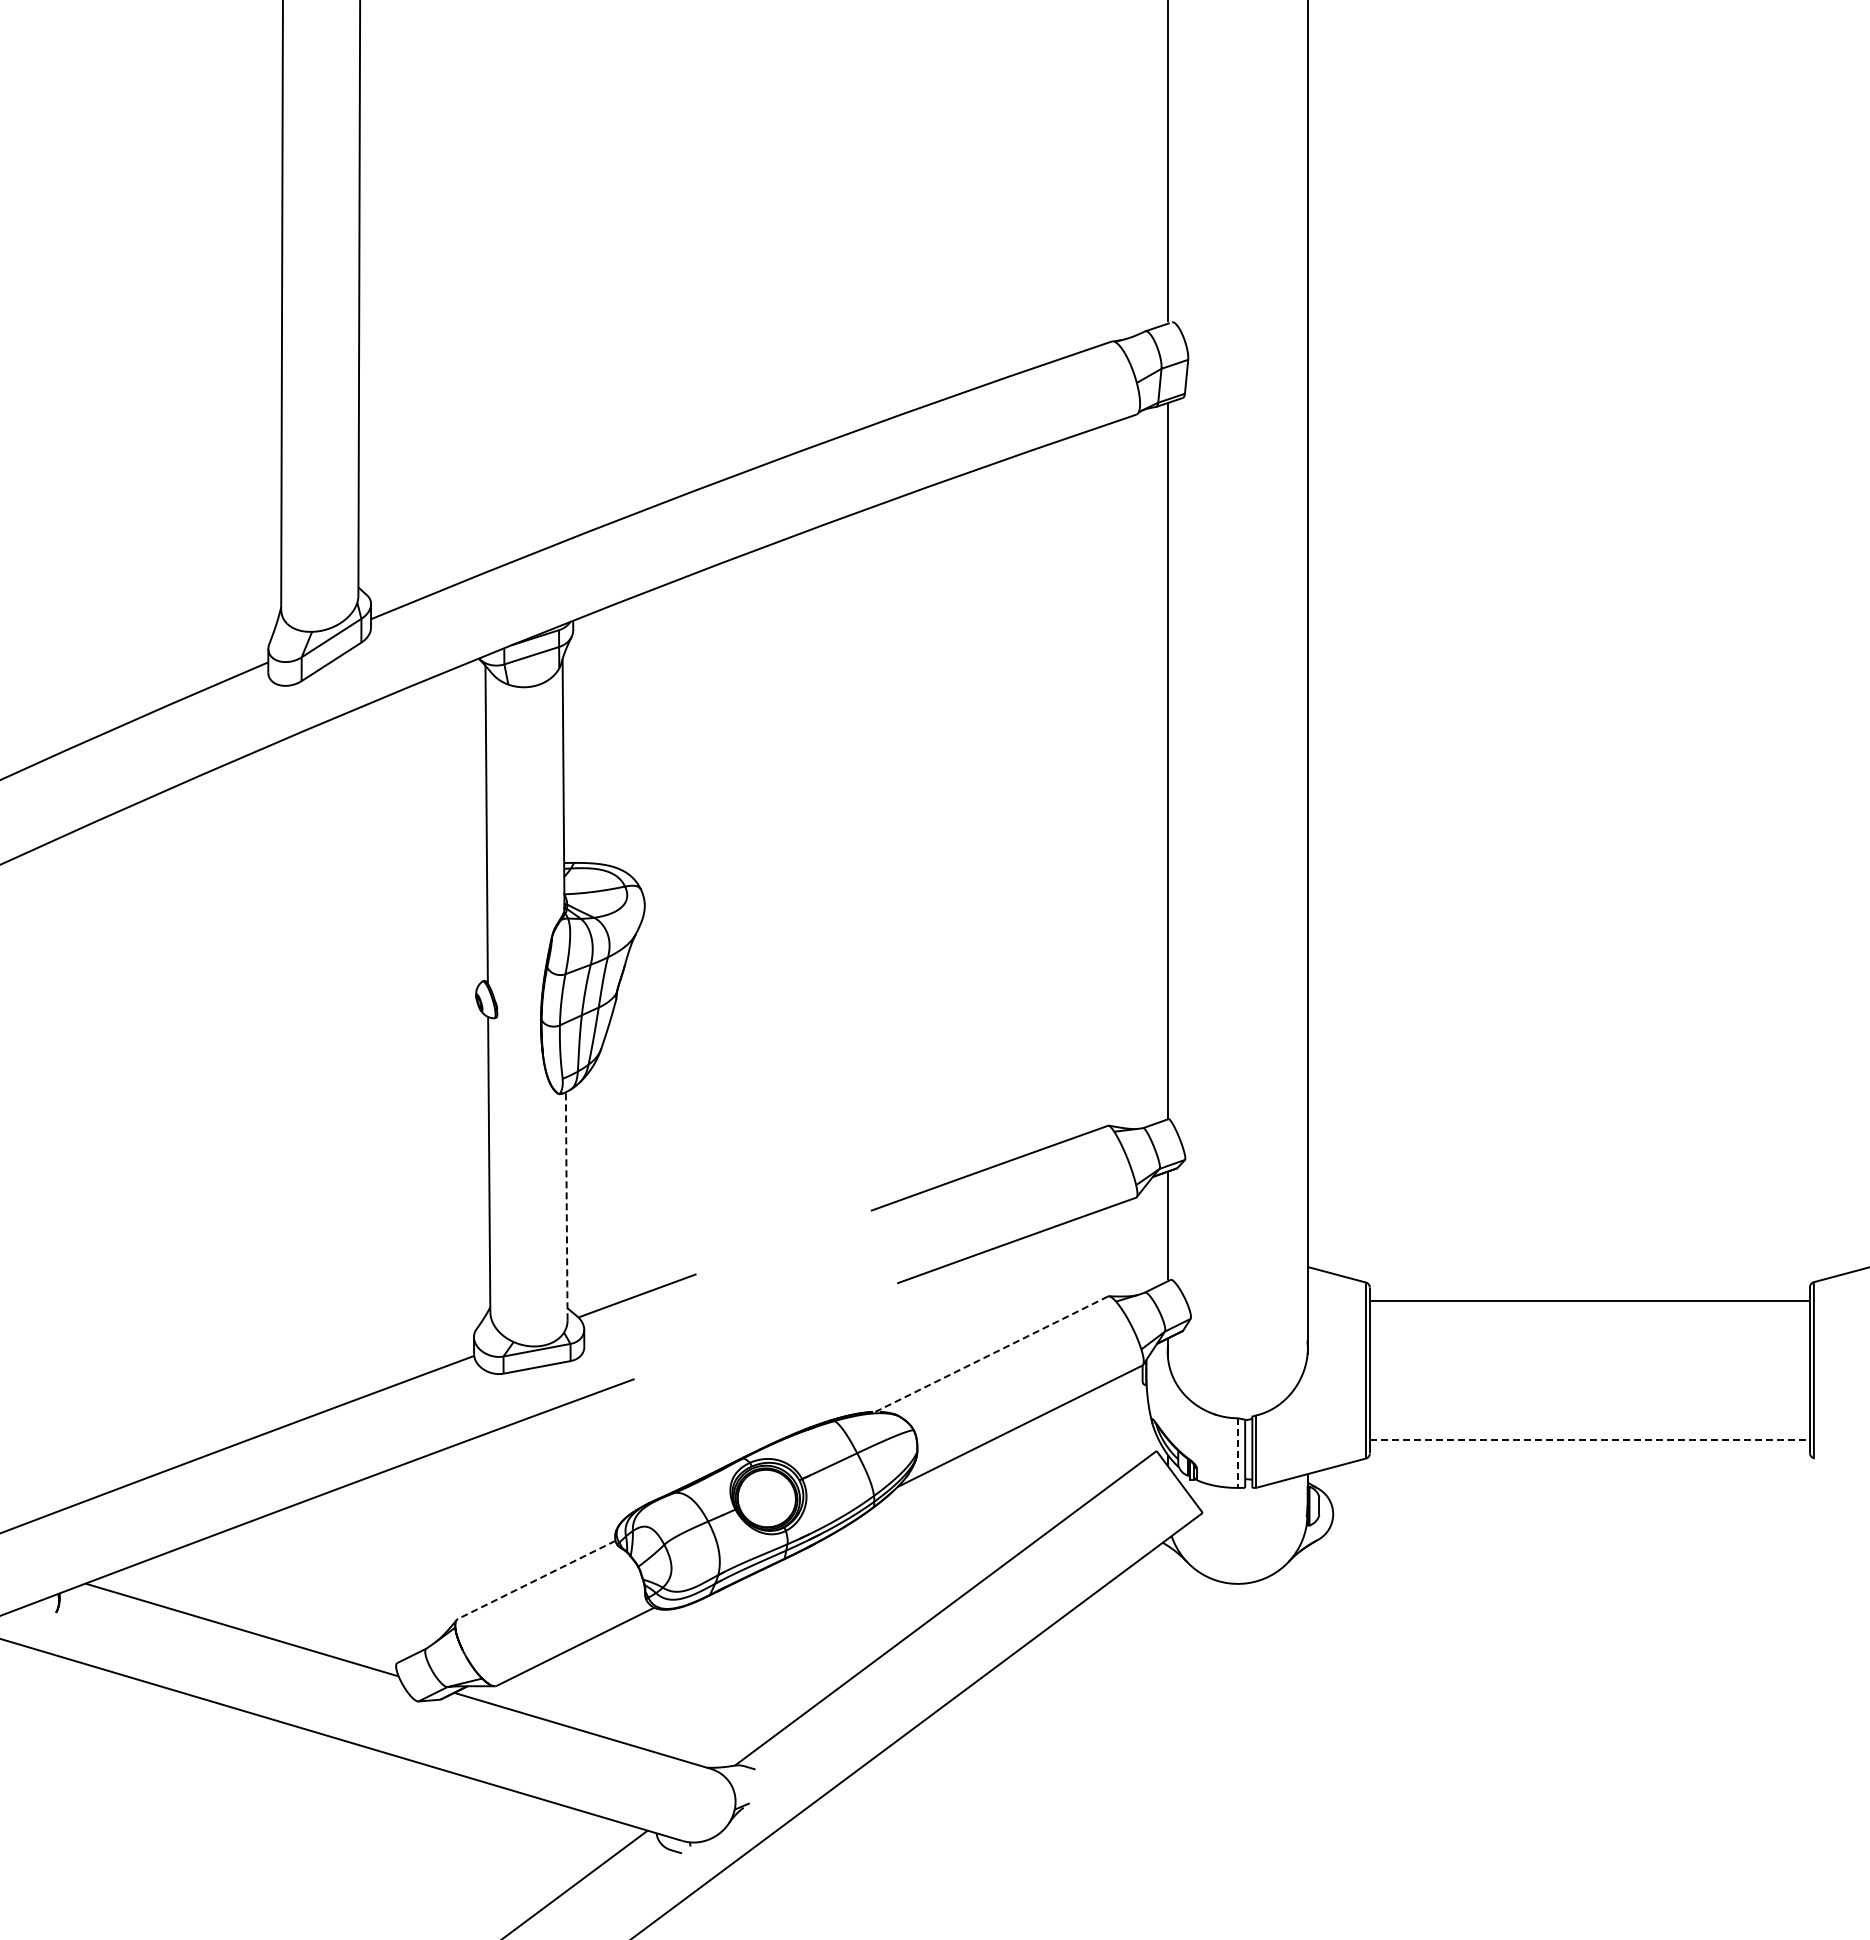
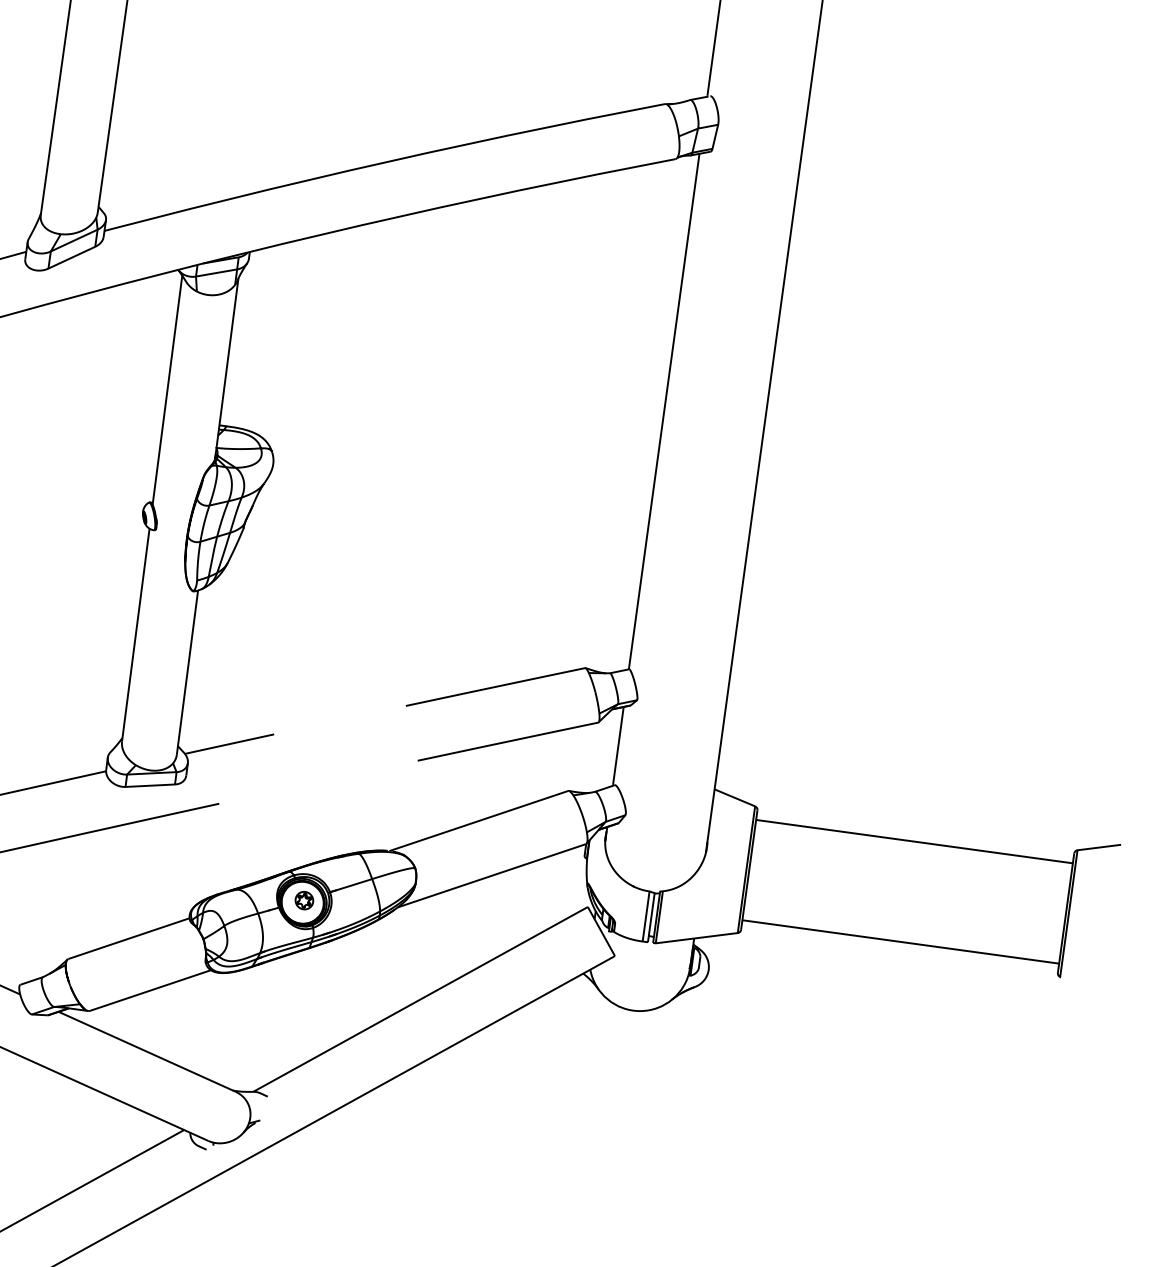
line: (566, 1205) -> (187, 672), dashed -> solid
line: (991, 1354) -> (478, 821), dashed -> solid
line: (1590, 1440) -> (901, 942), dashed -> solid
line: (1237, 1453) -> (645, 916), dashed -> solid
part: (768, 1495) -> (304, 900), added
line: (536, 1579) -> (128, 938), dashed -> solid

